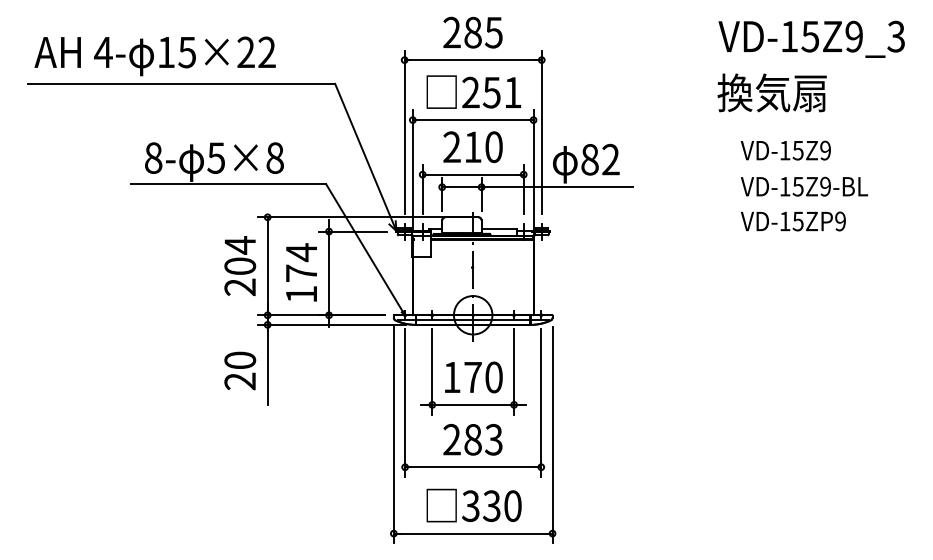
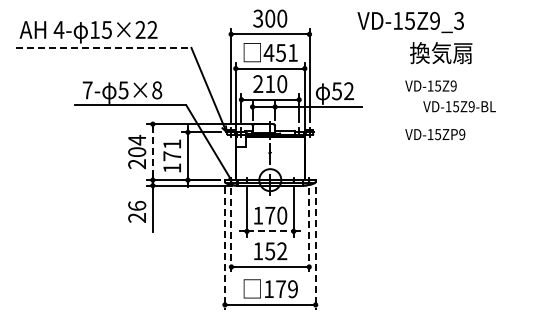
text: (473, 32) -> (270, 18), 285 -> 300
text: (811, 39) -> (410, 22), moved
line: (181, 83) -> (103, 47), solid -> dashed
text: (470, 91) -> (268, 52), 251 -> 451
text: (785, 149) -> (430, 85), moved
text: (153, 158) -> (87, 90), 8- -> 7-
text: (590, 160) -> (337, 91), 82 -> 52
text: (793, 221) -> (435, 134), moved
text: (300, 252) -> (171, 144), 174 -> 171
line: (267, 266) -> (152, 152), solid -> dashed
text: (240, 359) -> (137, 205), 20 -> 26
line: (405, 403) -> (231, 230), solid -> dashed
line: (541, 403) -> (309, 230), solid -> dashed
line: (473, 405) -> (270, 231), solid -> dashed
line: (393, 434) -> (224, 248), solid -> dashed
line: (552, 434) -> (315, 248), solid -> dashed
text: (473, 440) -> (270, 251), 283 -> 152
text: (491, 506) -> (280, 289), 330 -> 179

